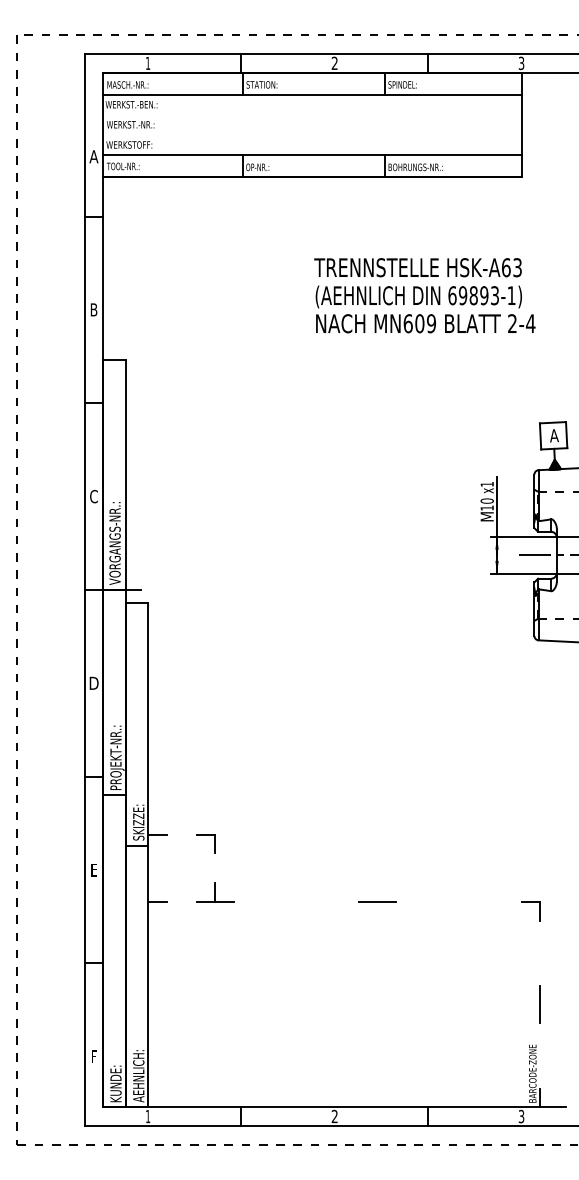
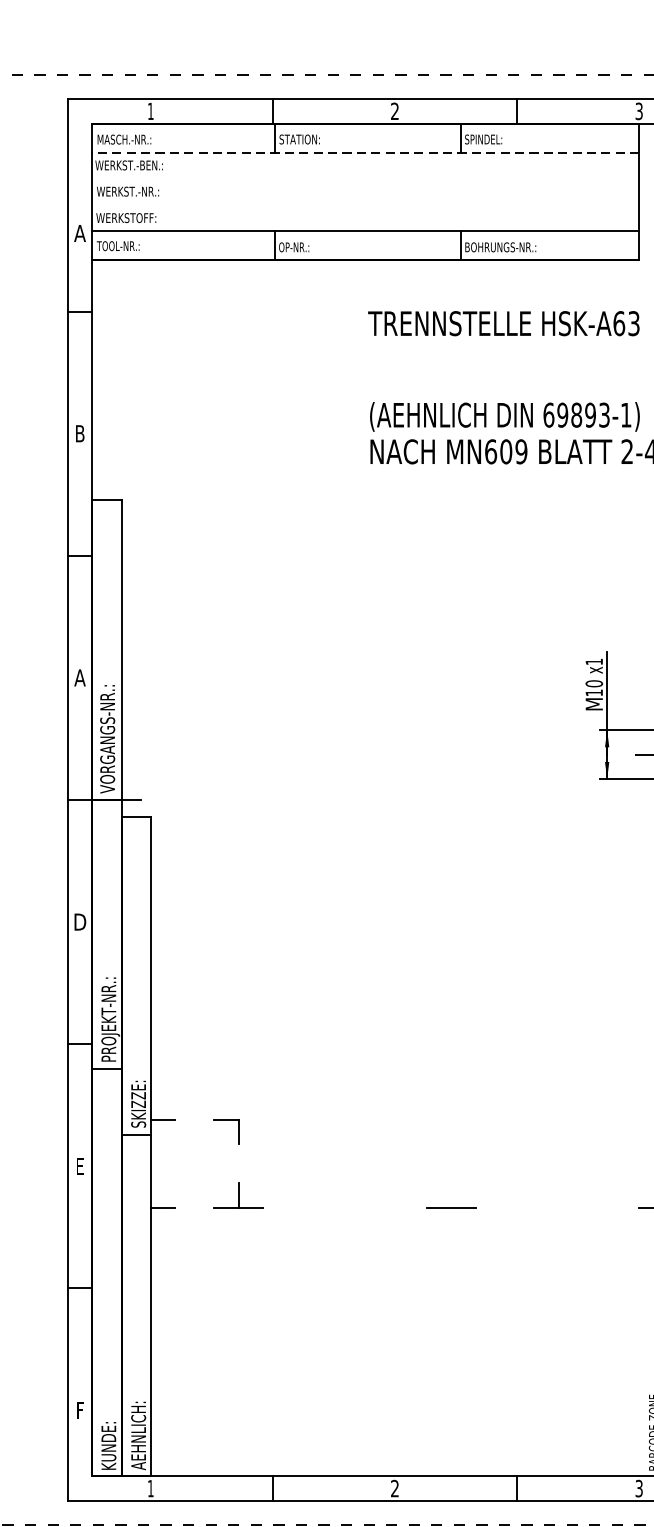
line: (311, 95) -> (364, 153), solid -> dashed
text: (417, 267) -> (503, 323), moved
text: (93, 496) -> (79, 677), C -> A

